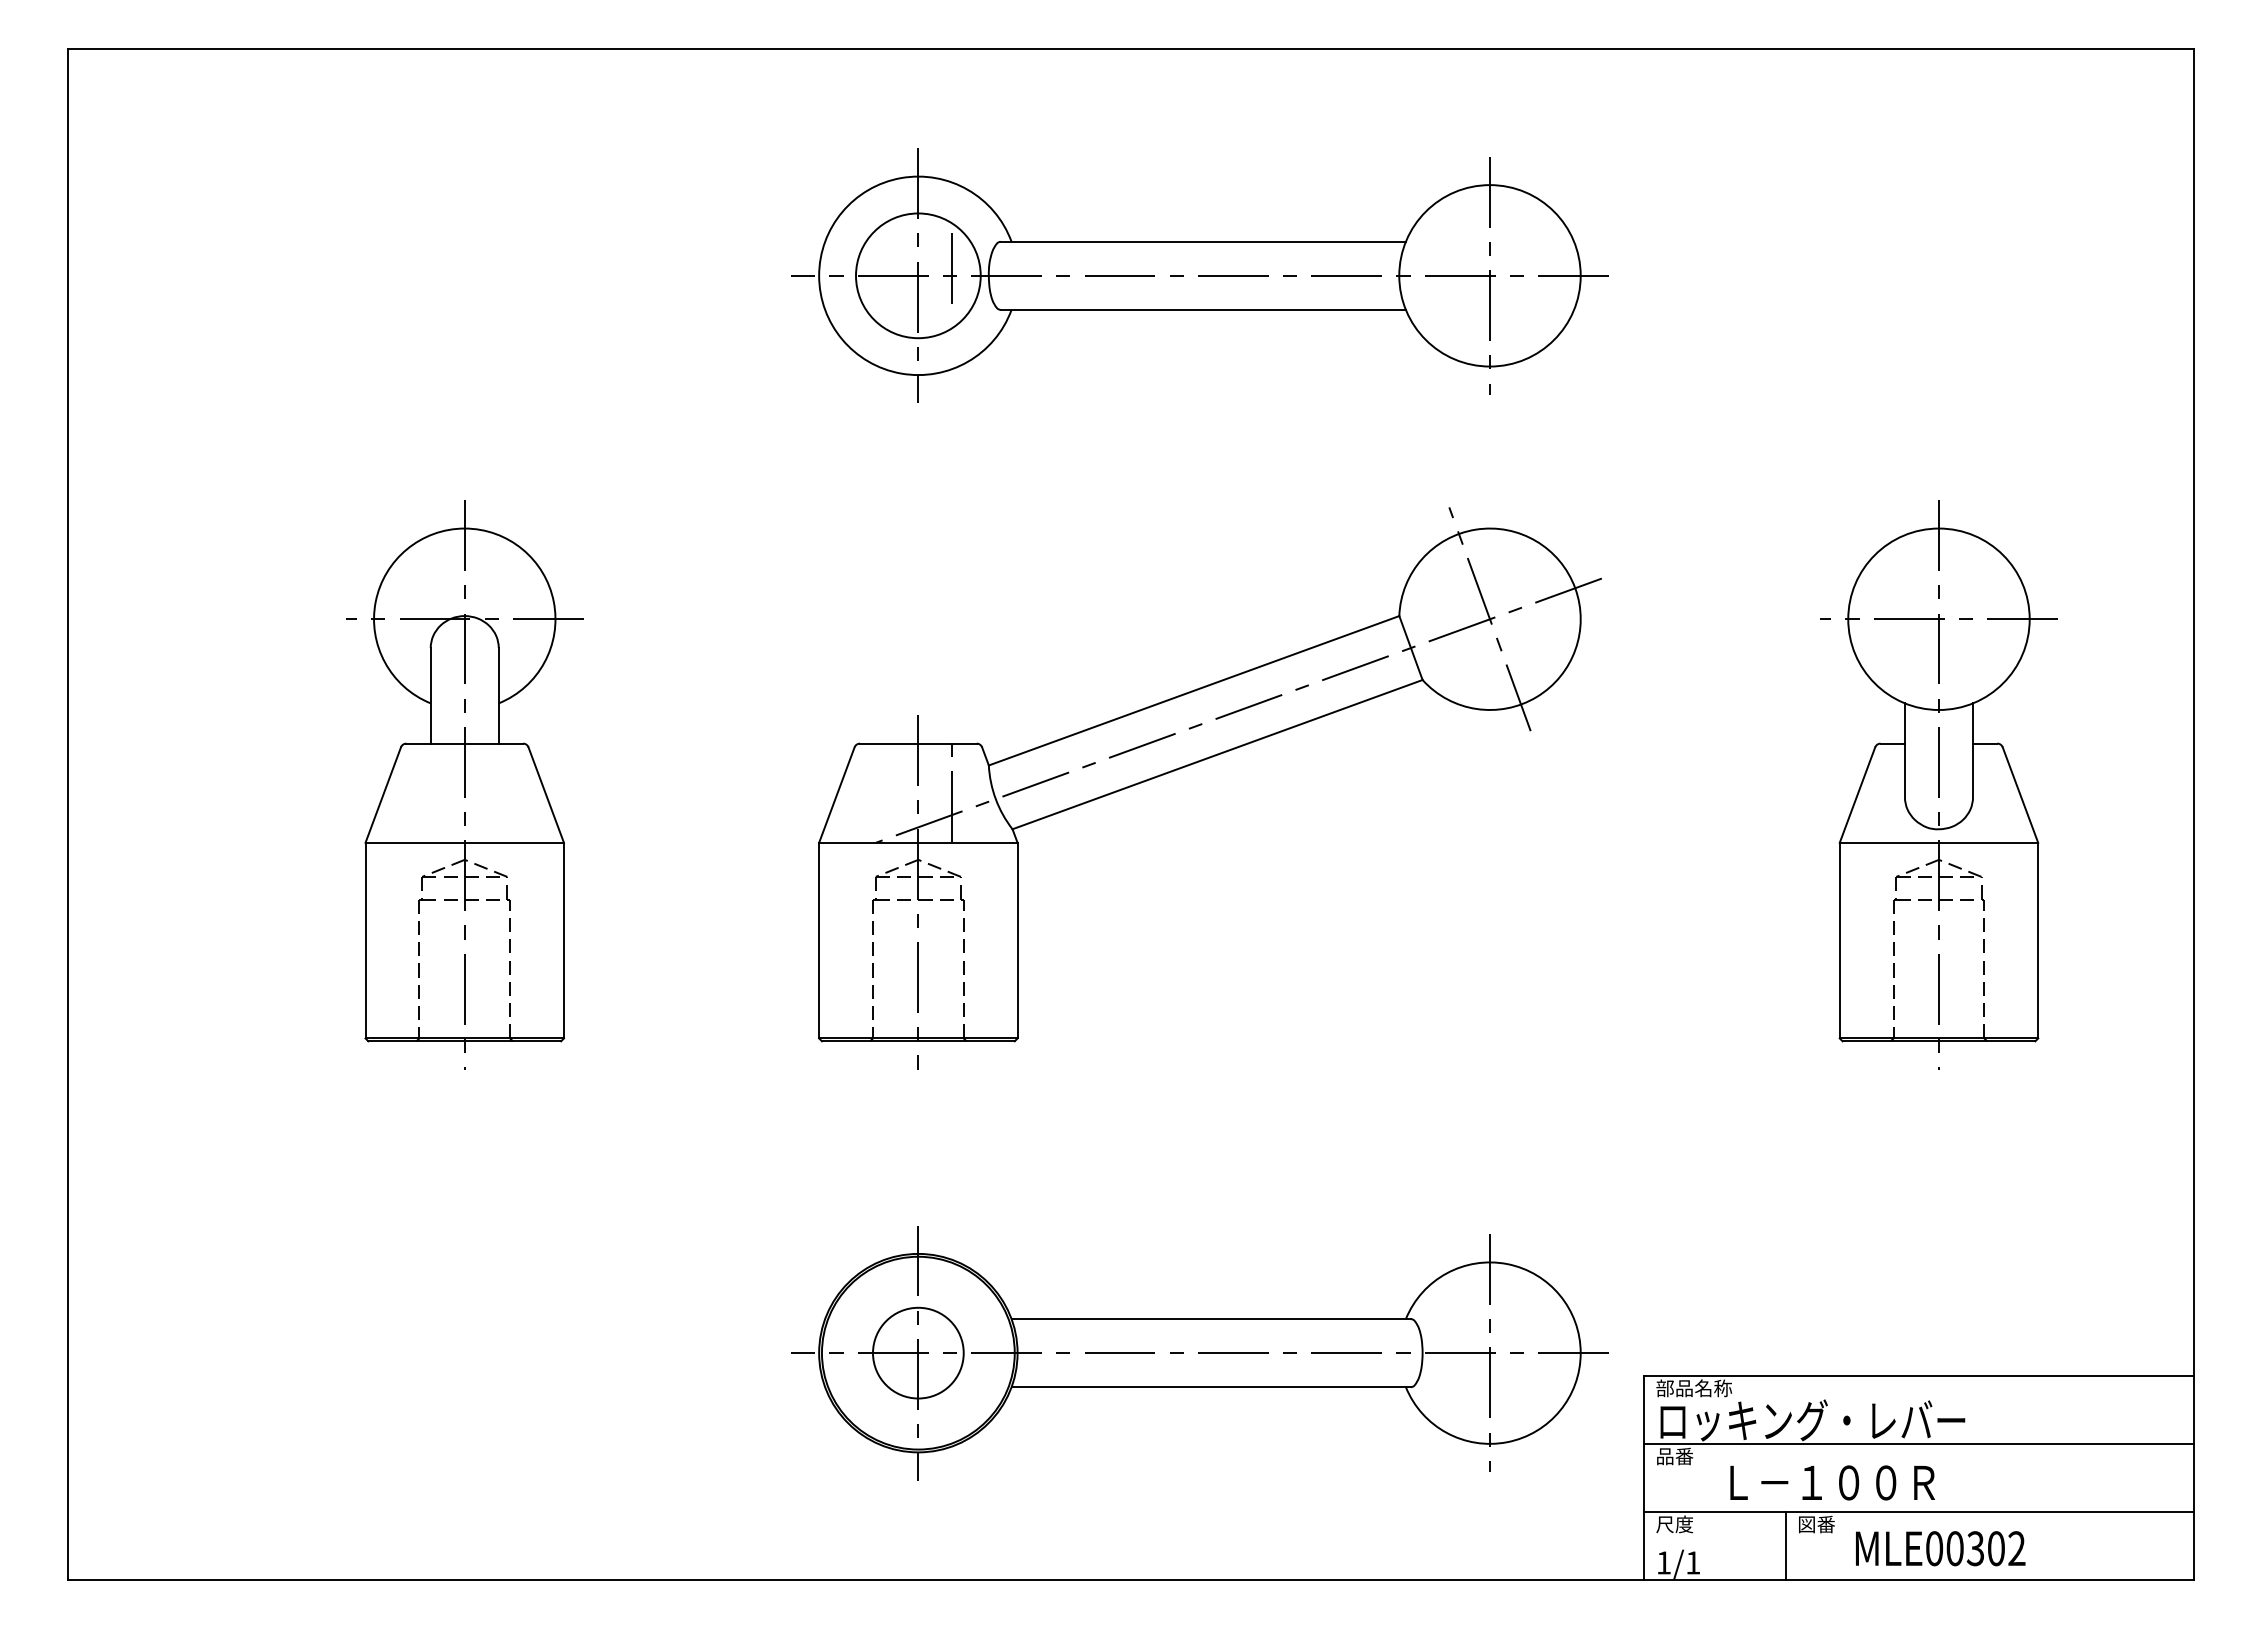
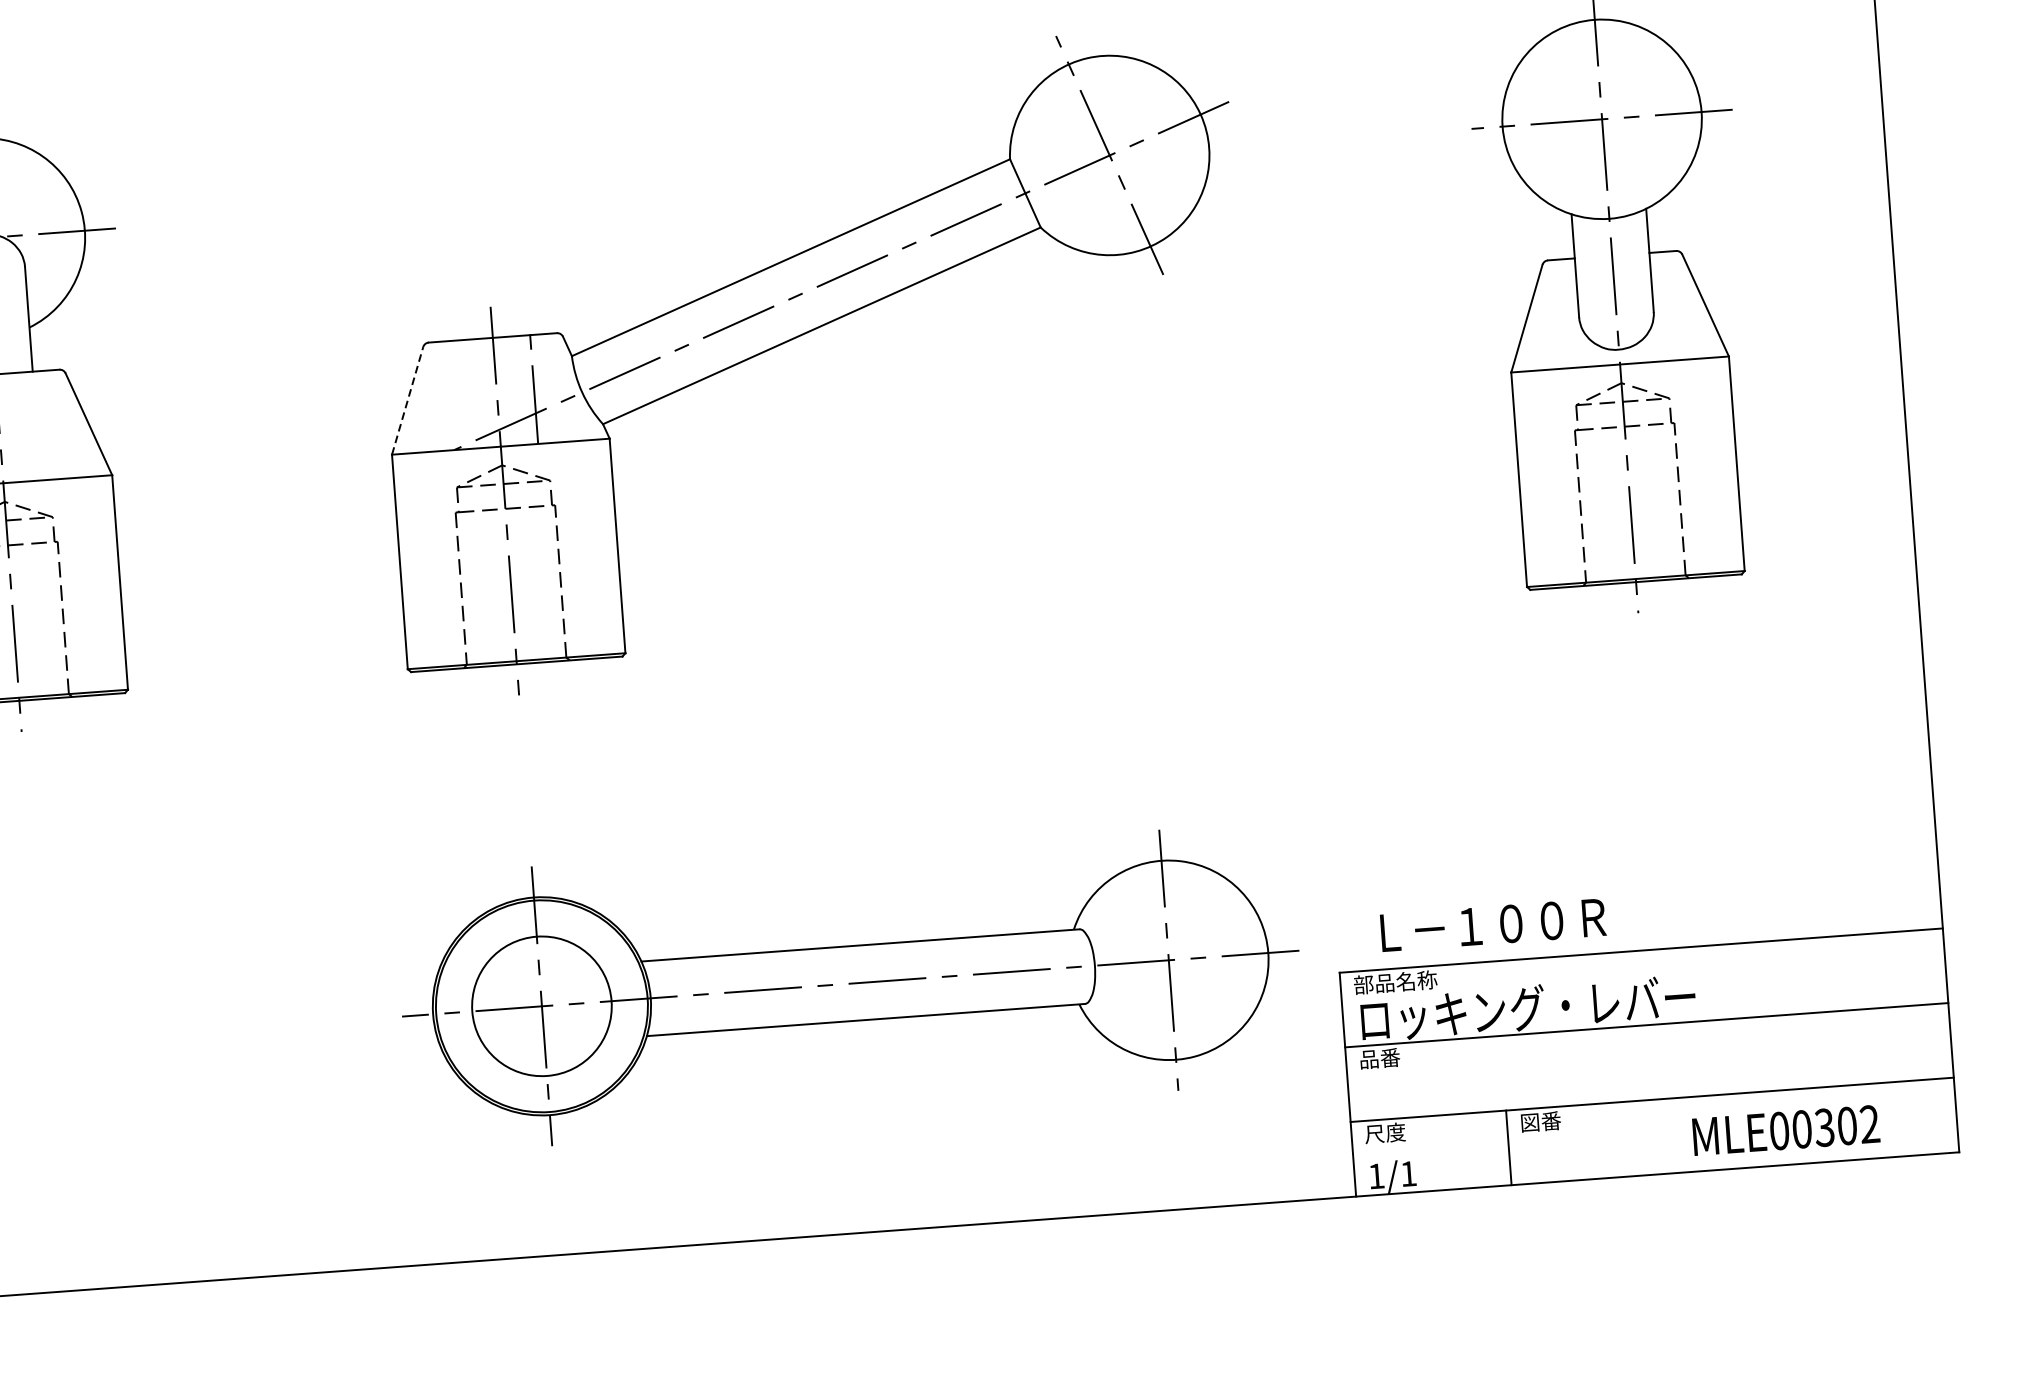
line: (836, 795) -> (407, 401), solid -> dashed
circle: (918, 1352) -> (542, 1005), size x1.4
text: (1832, 1482) -> (1493, 924), moved
text: (1940, 1548) -> (1786, 1130), moved

